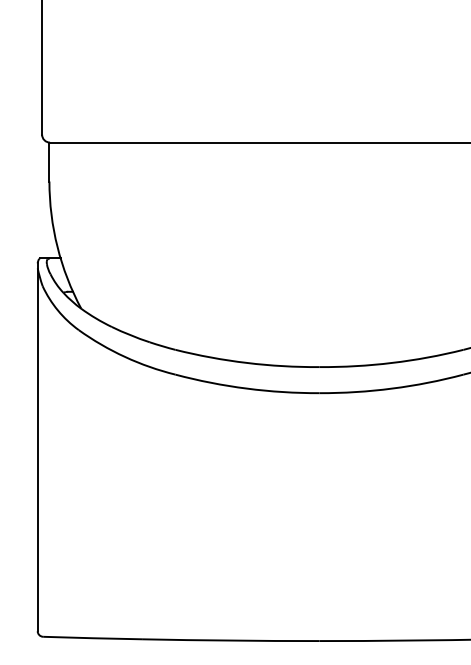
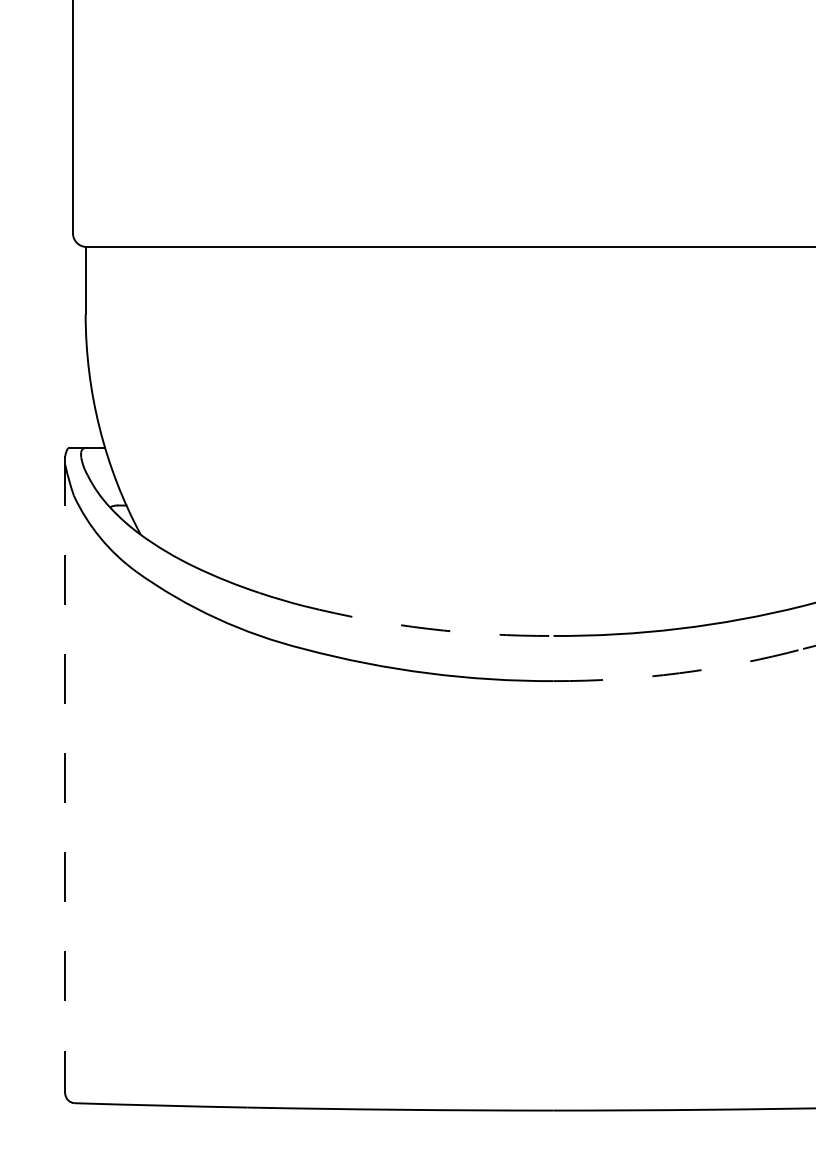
arc: (246, 362) -> (427, 627), solid -> dashed
arc: (392, 388) -> (680, 673), solid -> dashed
line: (37, 447) -> (64, 775), solid -> dashed

